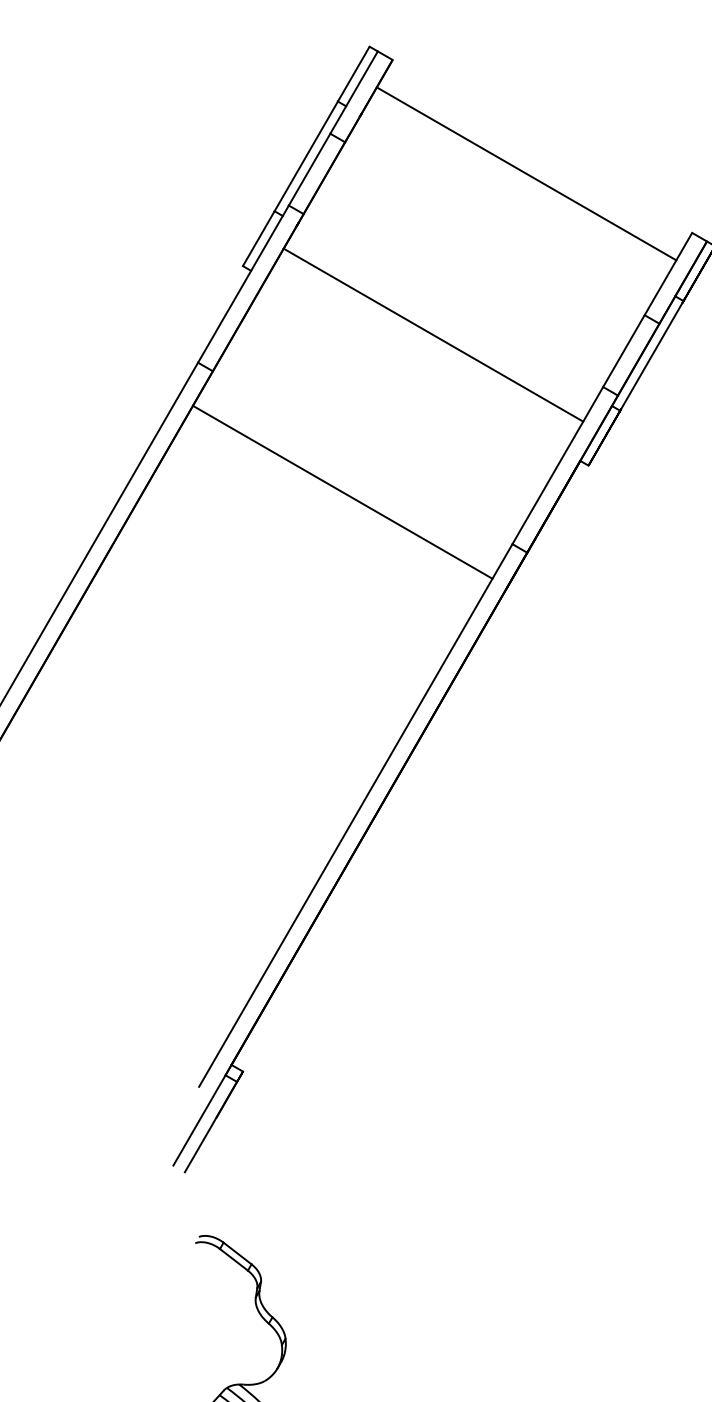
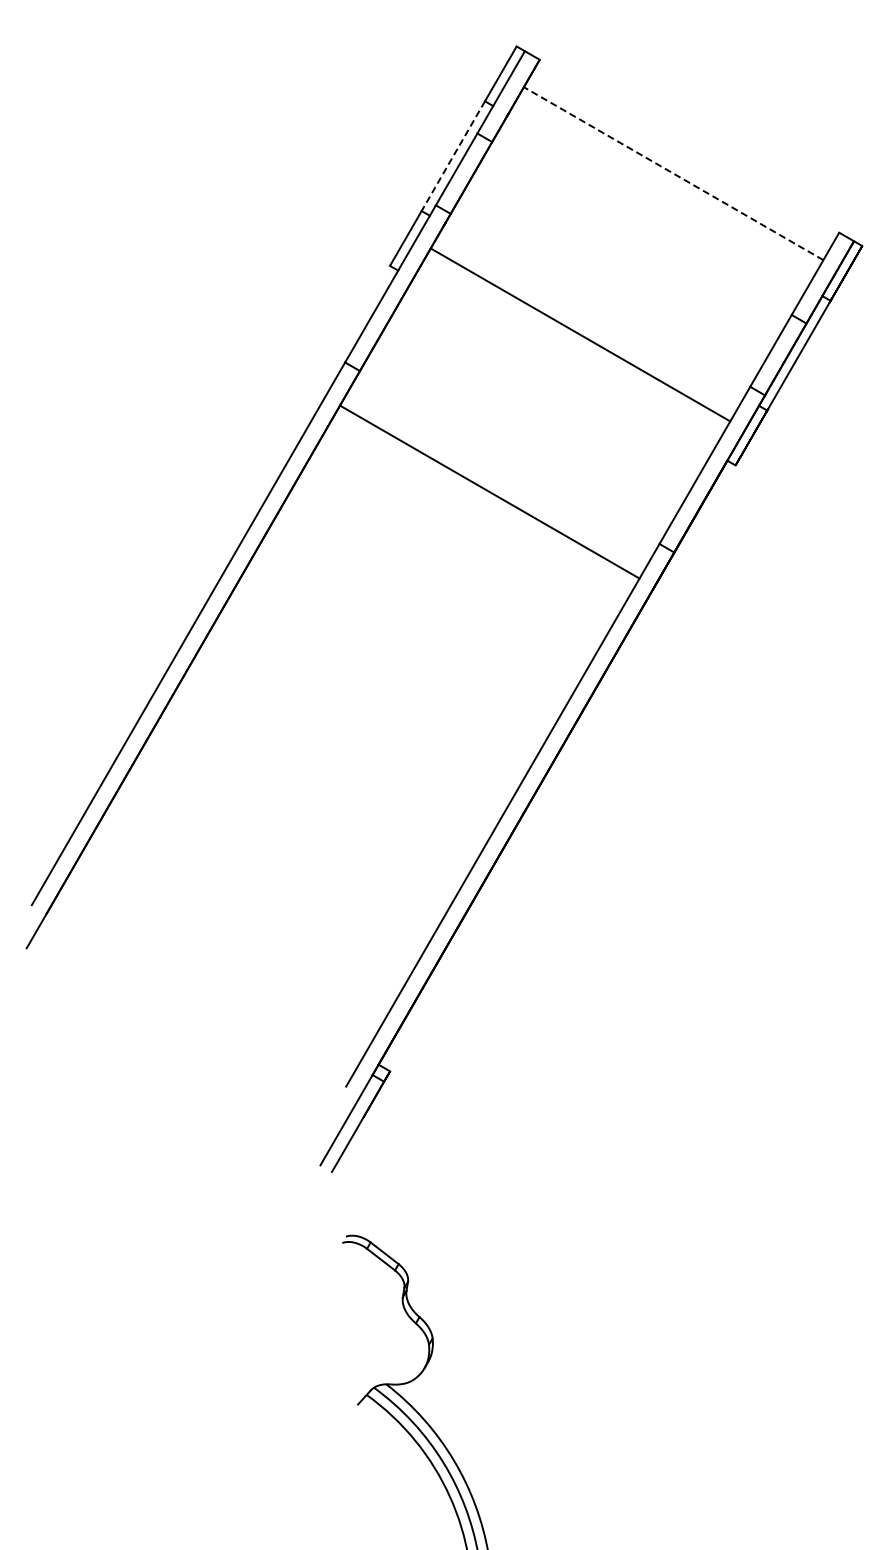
line: (306, 156) -> (453, 156), solid -> dashed
line: (526, 173) -> (673, 173), solid -> dashed

